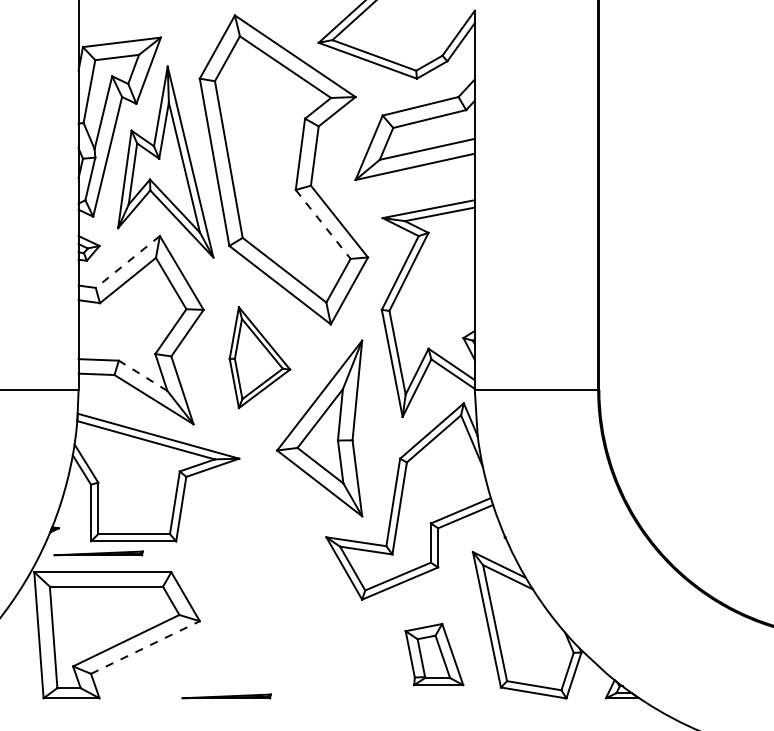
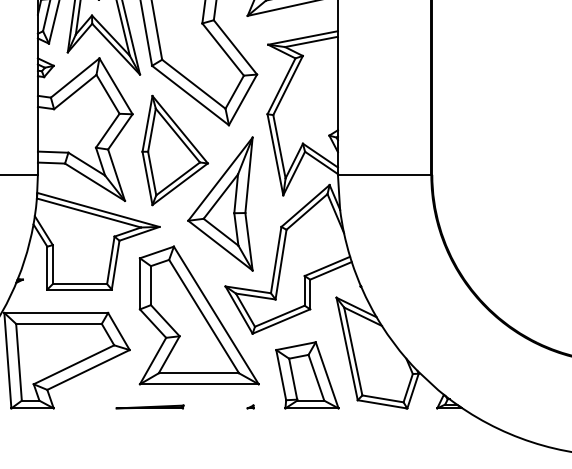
line: (323, 224) -> (223, 49), dashed -> solid
line: (127, 262) -> (74, 78), dashed -> solid
part: (259, 357) -> (174, 150), size x1.43
line: (143, 375) -> (87, 163), dashed -> solid
part: (98, 553) -> (52, 298), removed
part: (291, 575) -> (199, 315), added
line: (145, 647) -> (88, 369), dashed -> solid
part: (434, 654) -> (307, 375), size x1.43
part: (359, 696) -> (250, 407), added

